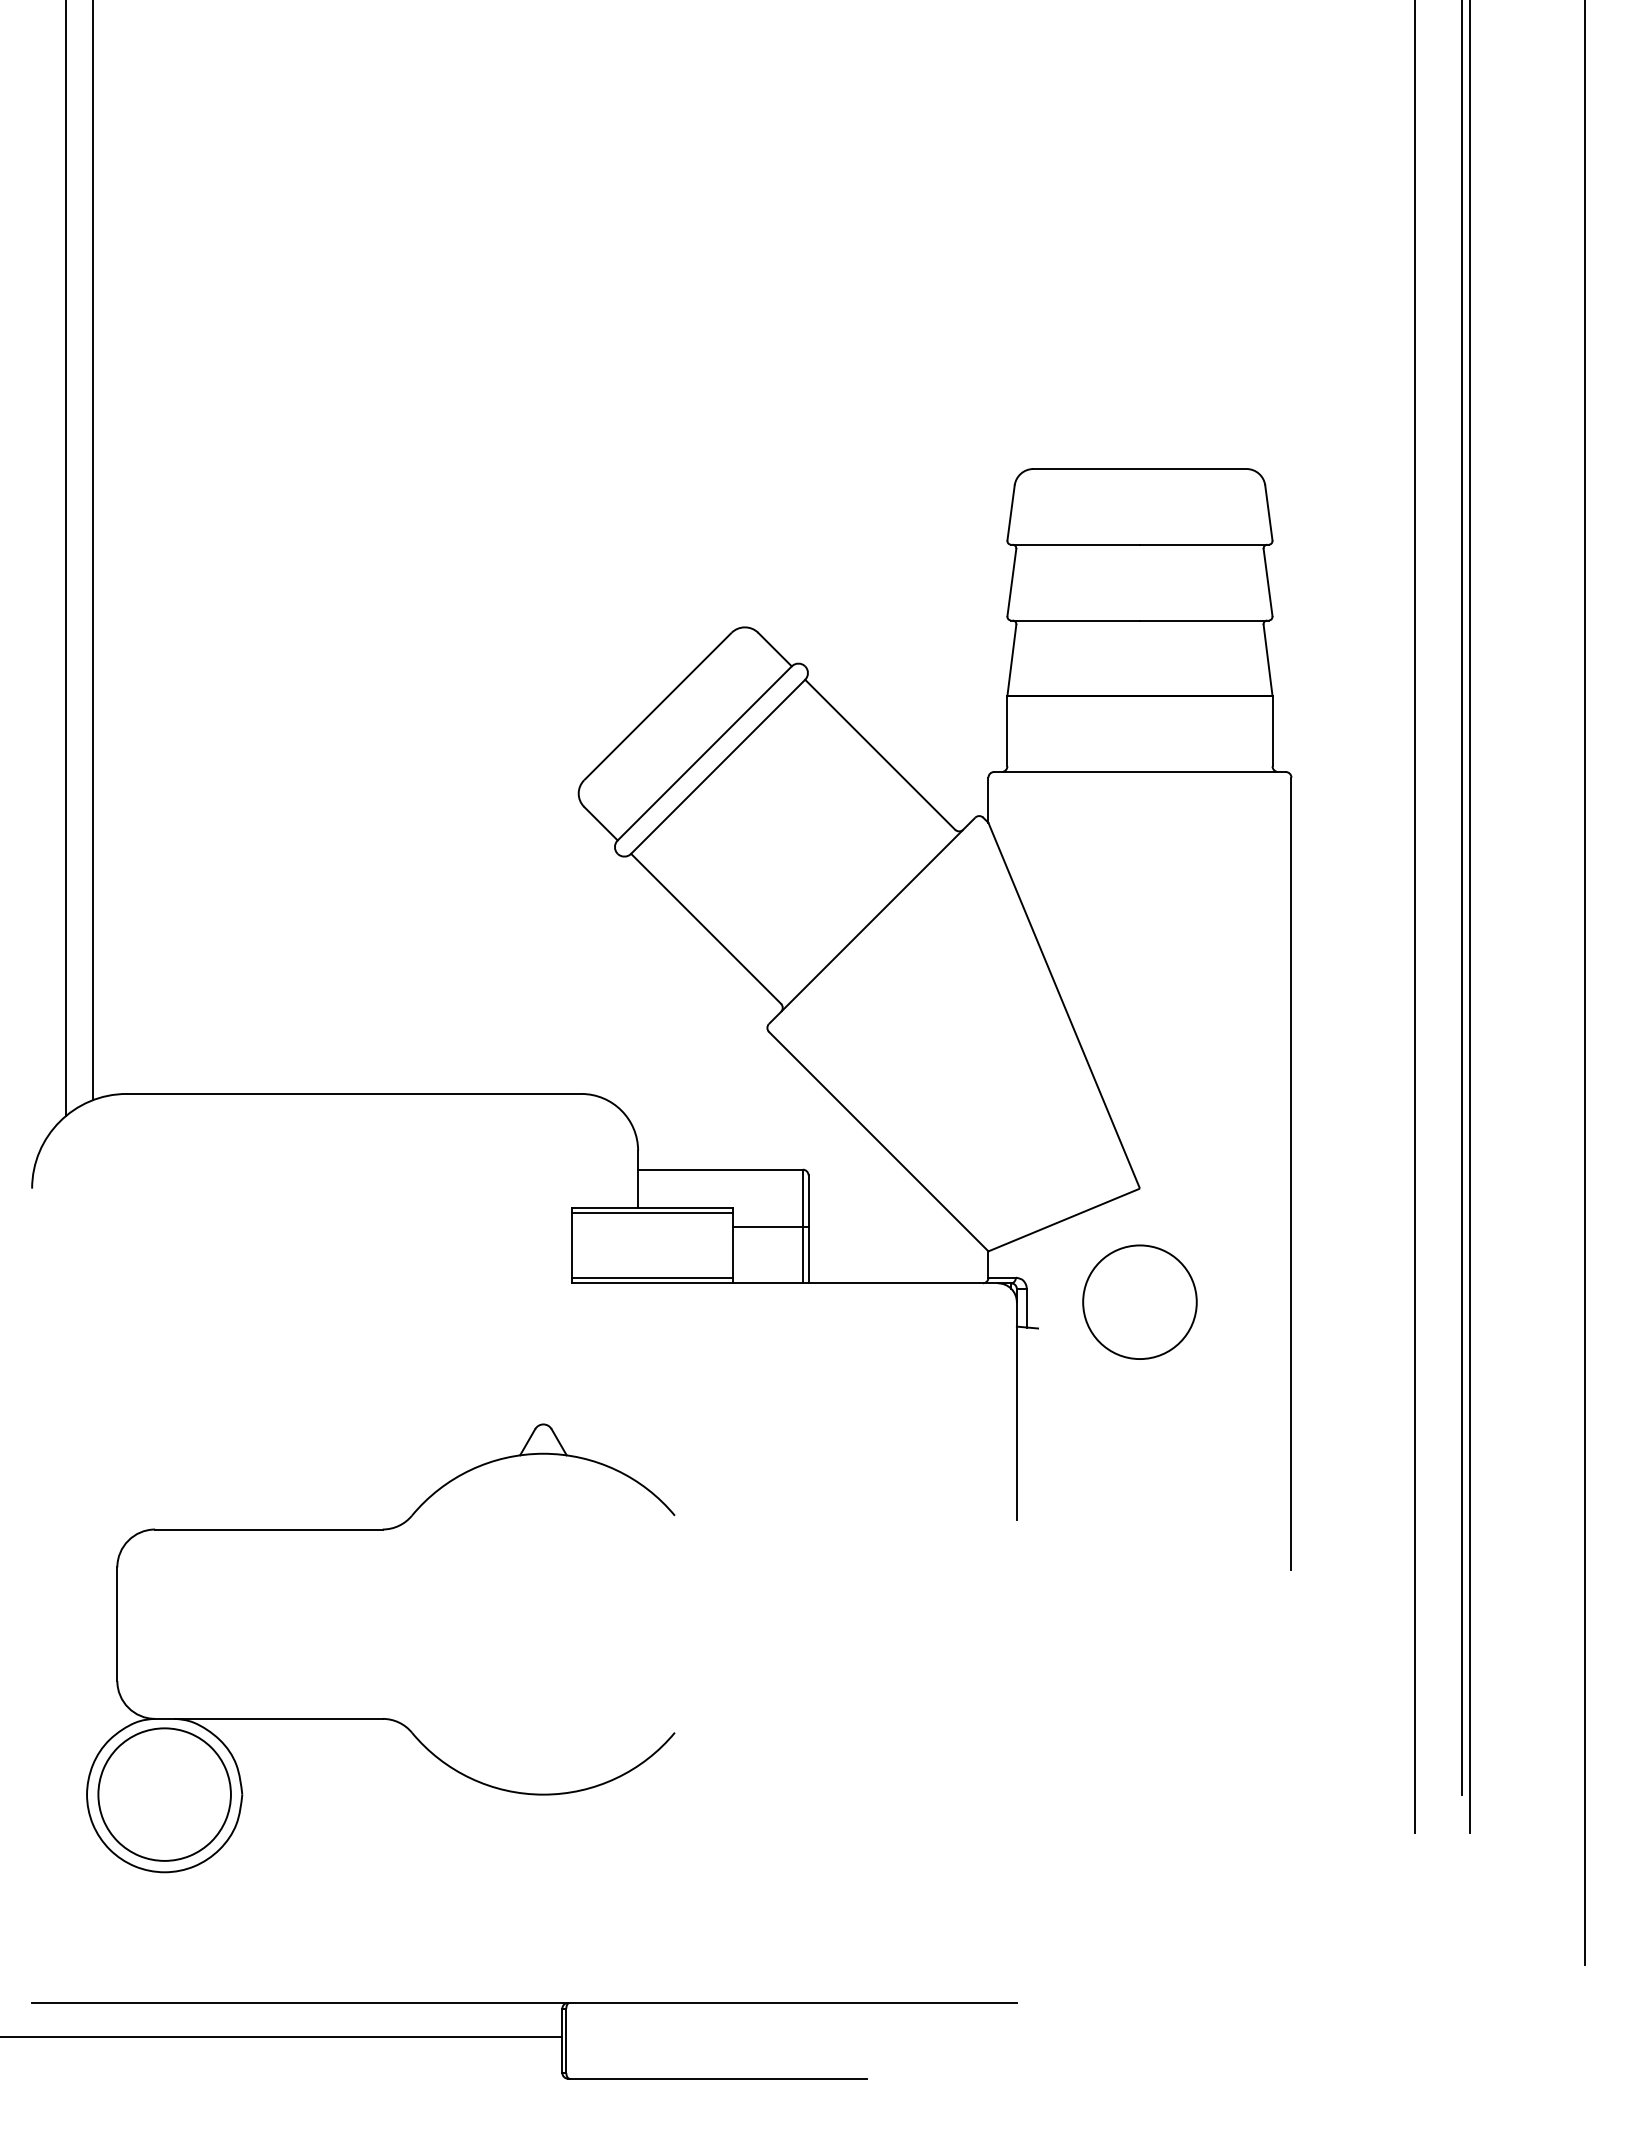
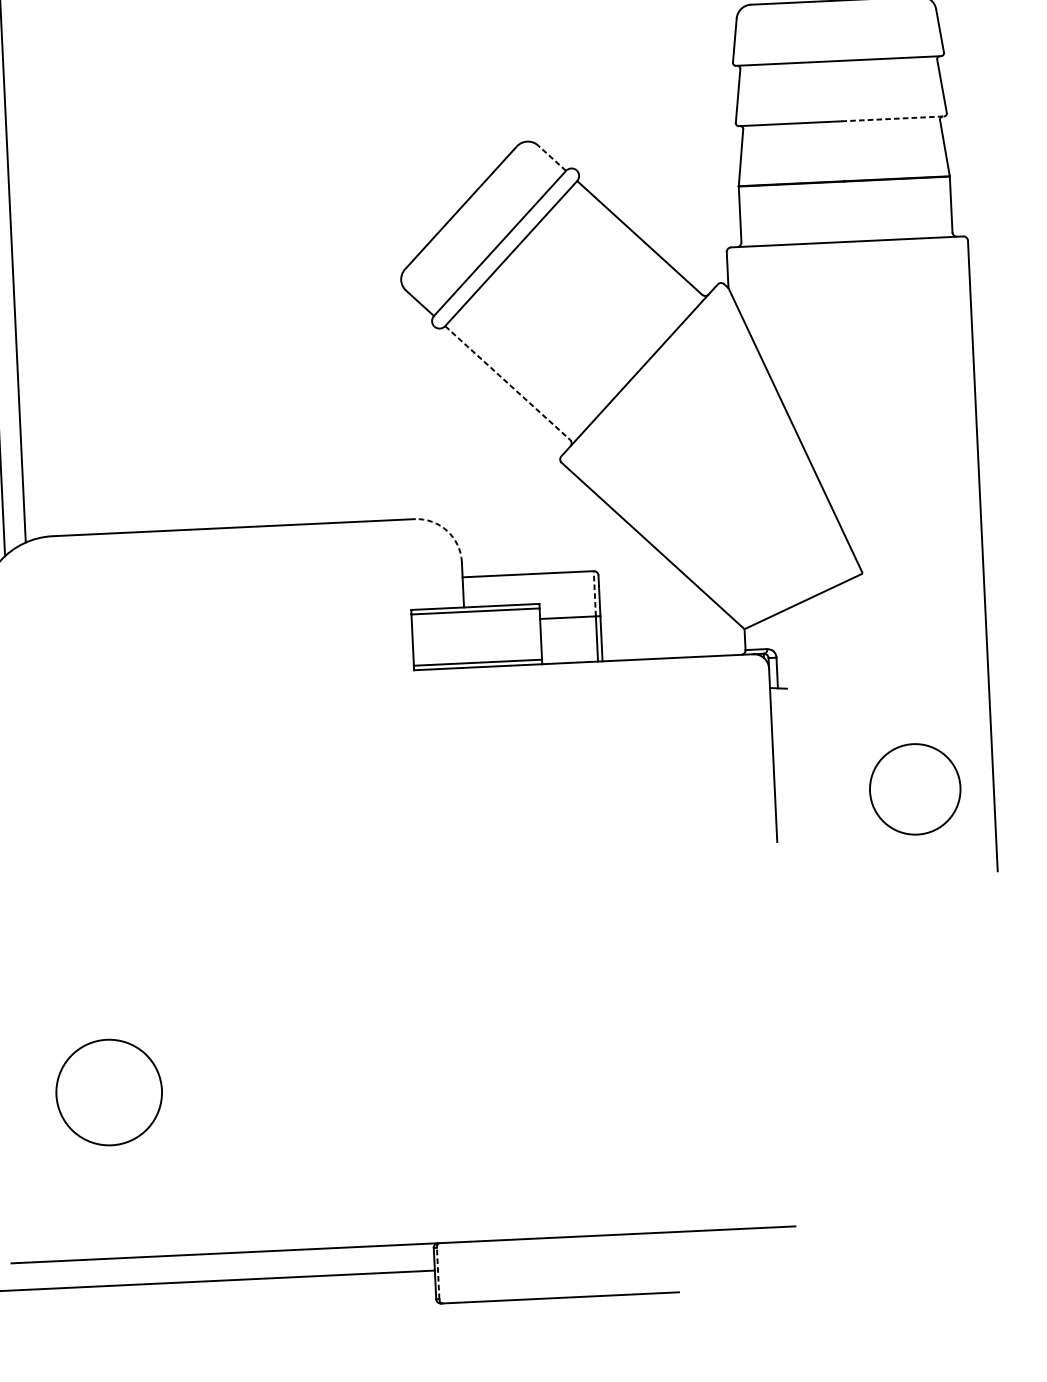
line: (1204, 620) -> (892, 118), solid -> dashed
line: (775, 649) -> (552, 158), solid -> dashed
line: (706, 929) -> (508, 383), solid -> dashed
arc: (621, 1110) -> (447, 530), solid -> dashed
line: (802, 1197) -> (594, 593), solid -> dashed
circle: (1139, 1301) -> (914, 788), moved
part: (380, 1718) -> (278, 1023), removed
line: (566, 2040) -> (438, 1273), solid -> dashed

